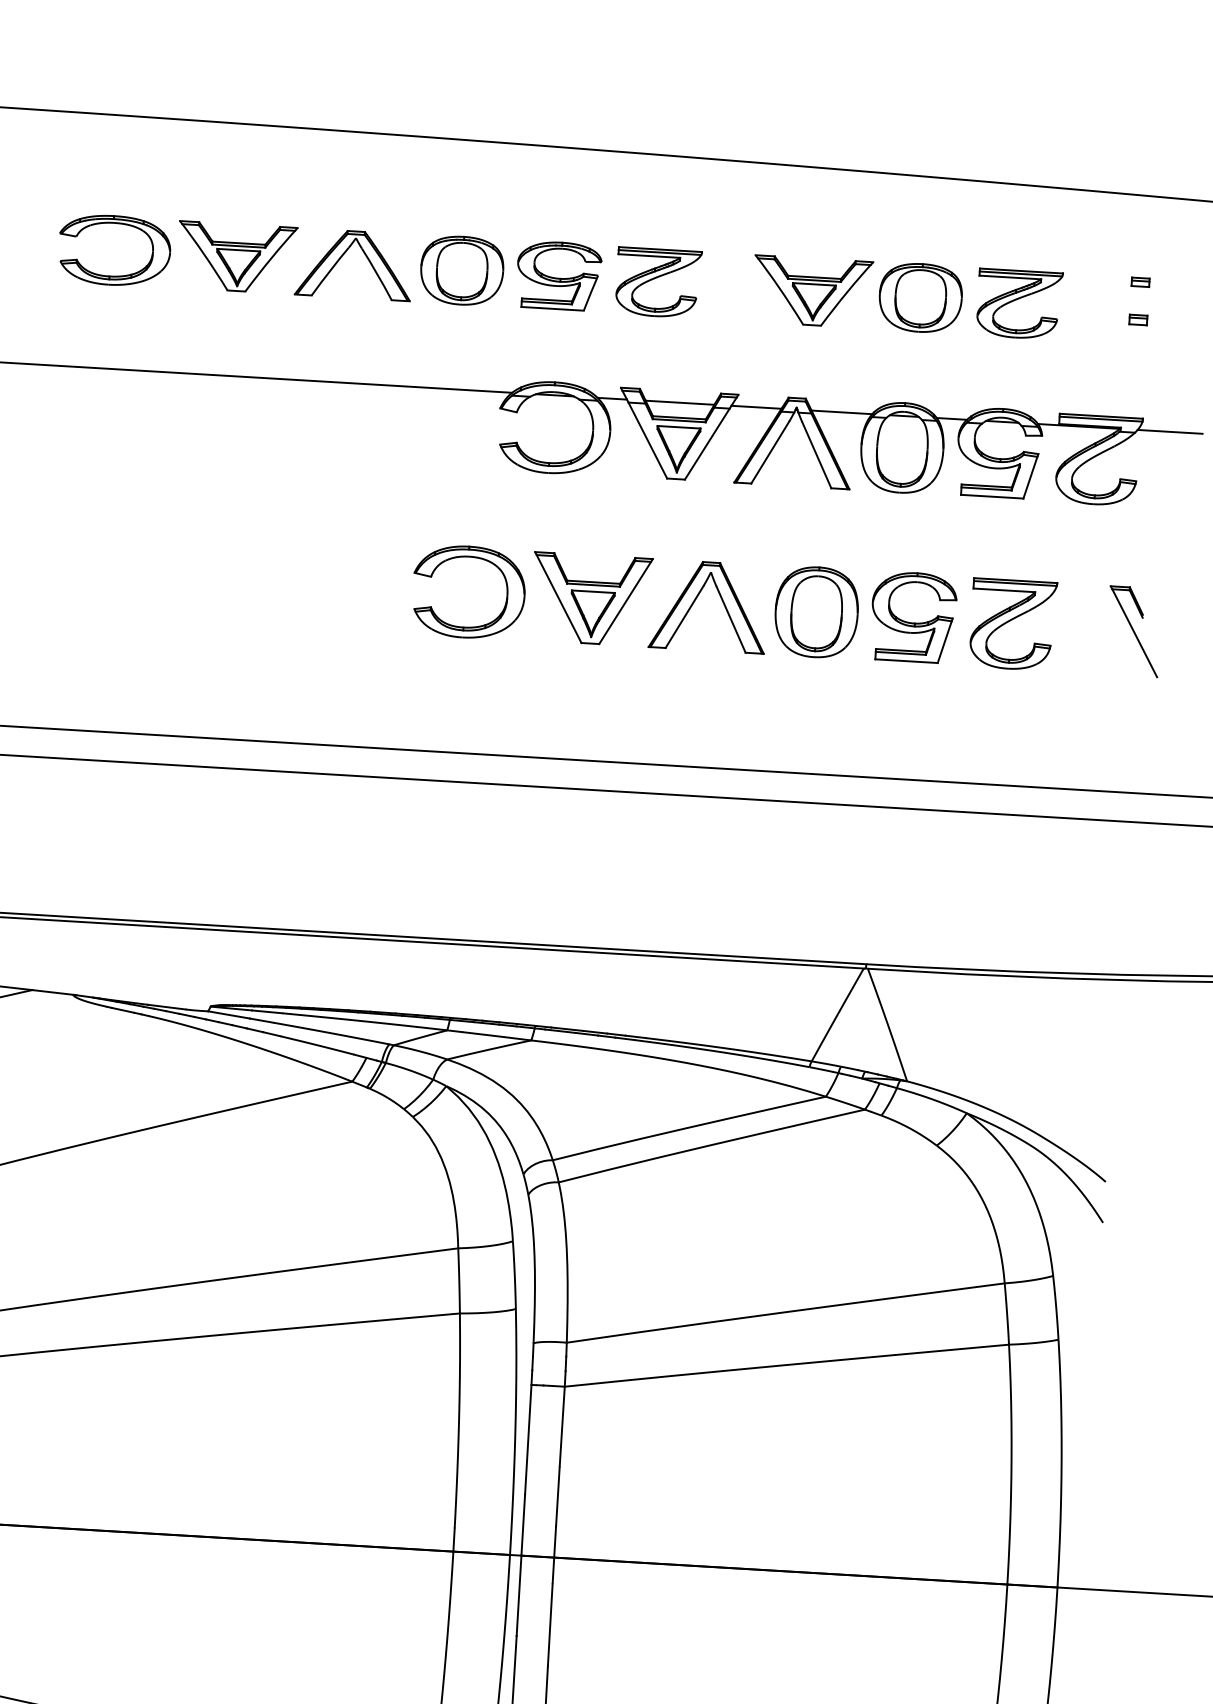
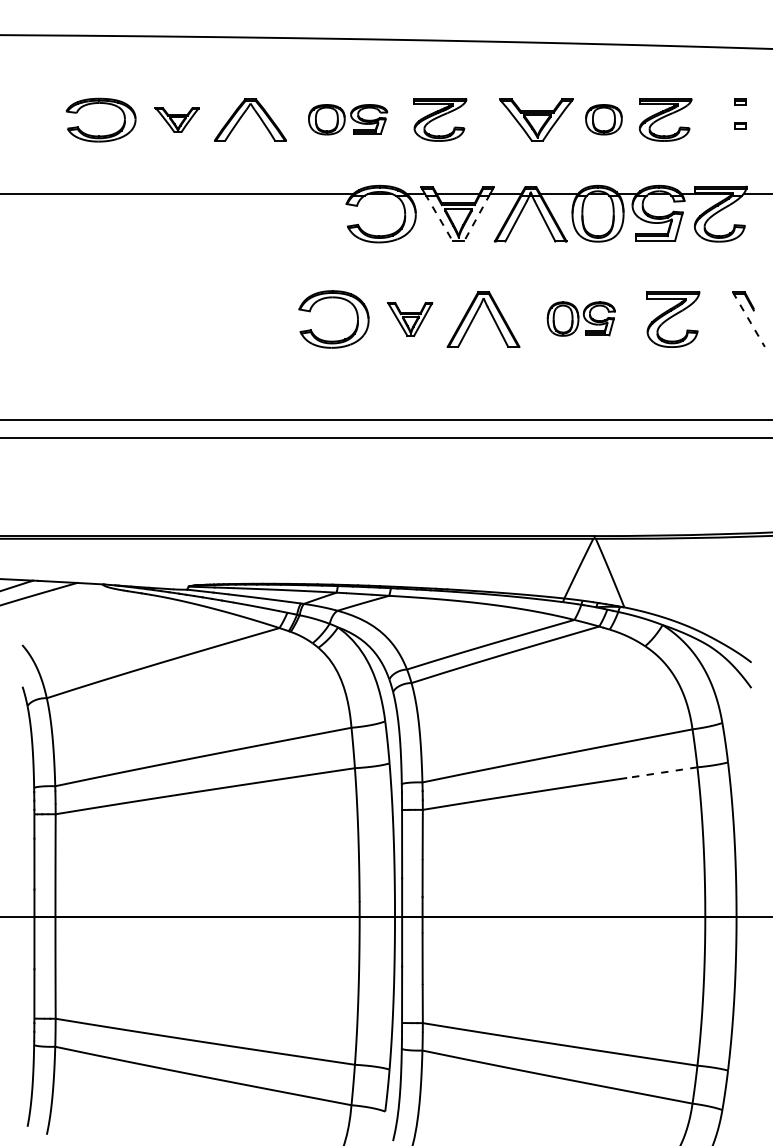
part: (237, 256) -> (177, 119), size x0.6
part: (509, 272) -> (347, 119), size x0.7
part: (920, 297) -> (603, 119), size x0.7
line: (647, 438) -> (439, 217), solid -> dashed
line: (707, 443) -> (476, 218), solid -> dashed
part: (590, 599) -> (409, 319), size x0.6
part: (865, 614) -> (581, 318), size x0.6
line: (1133, 631) -> (748, 319), solid -> dashed
line: (952, 1349) -> (662, 772), solid -> dashed

